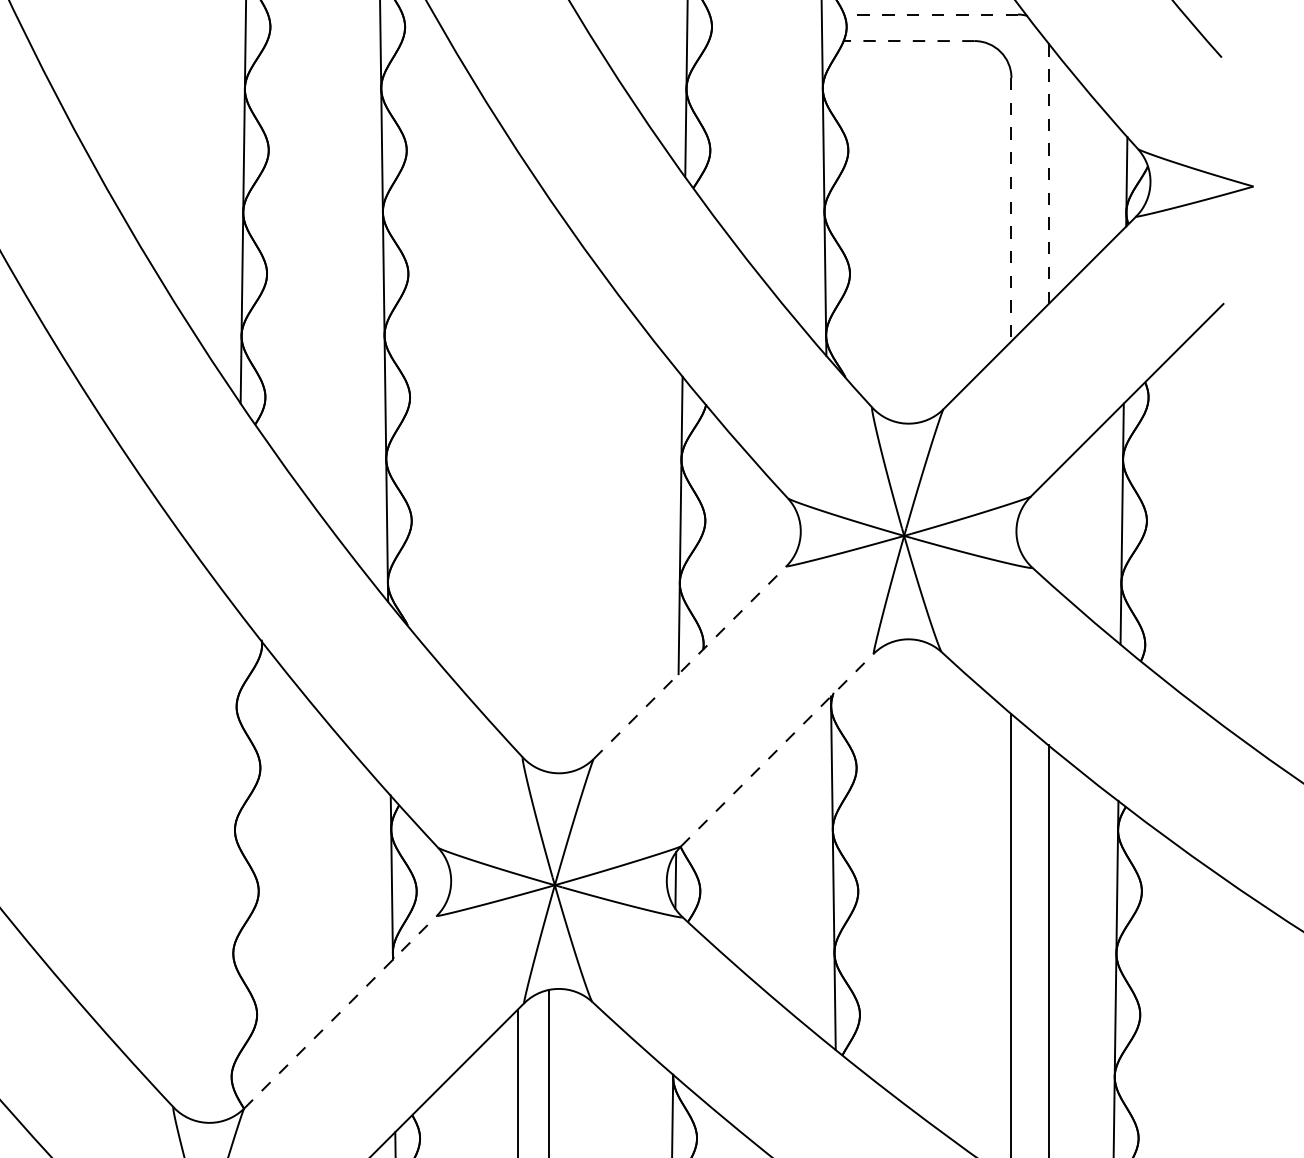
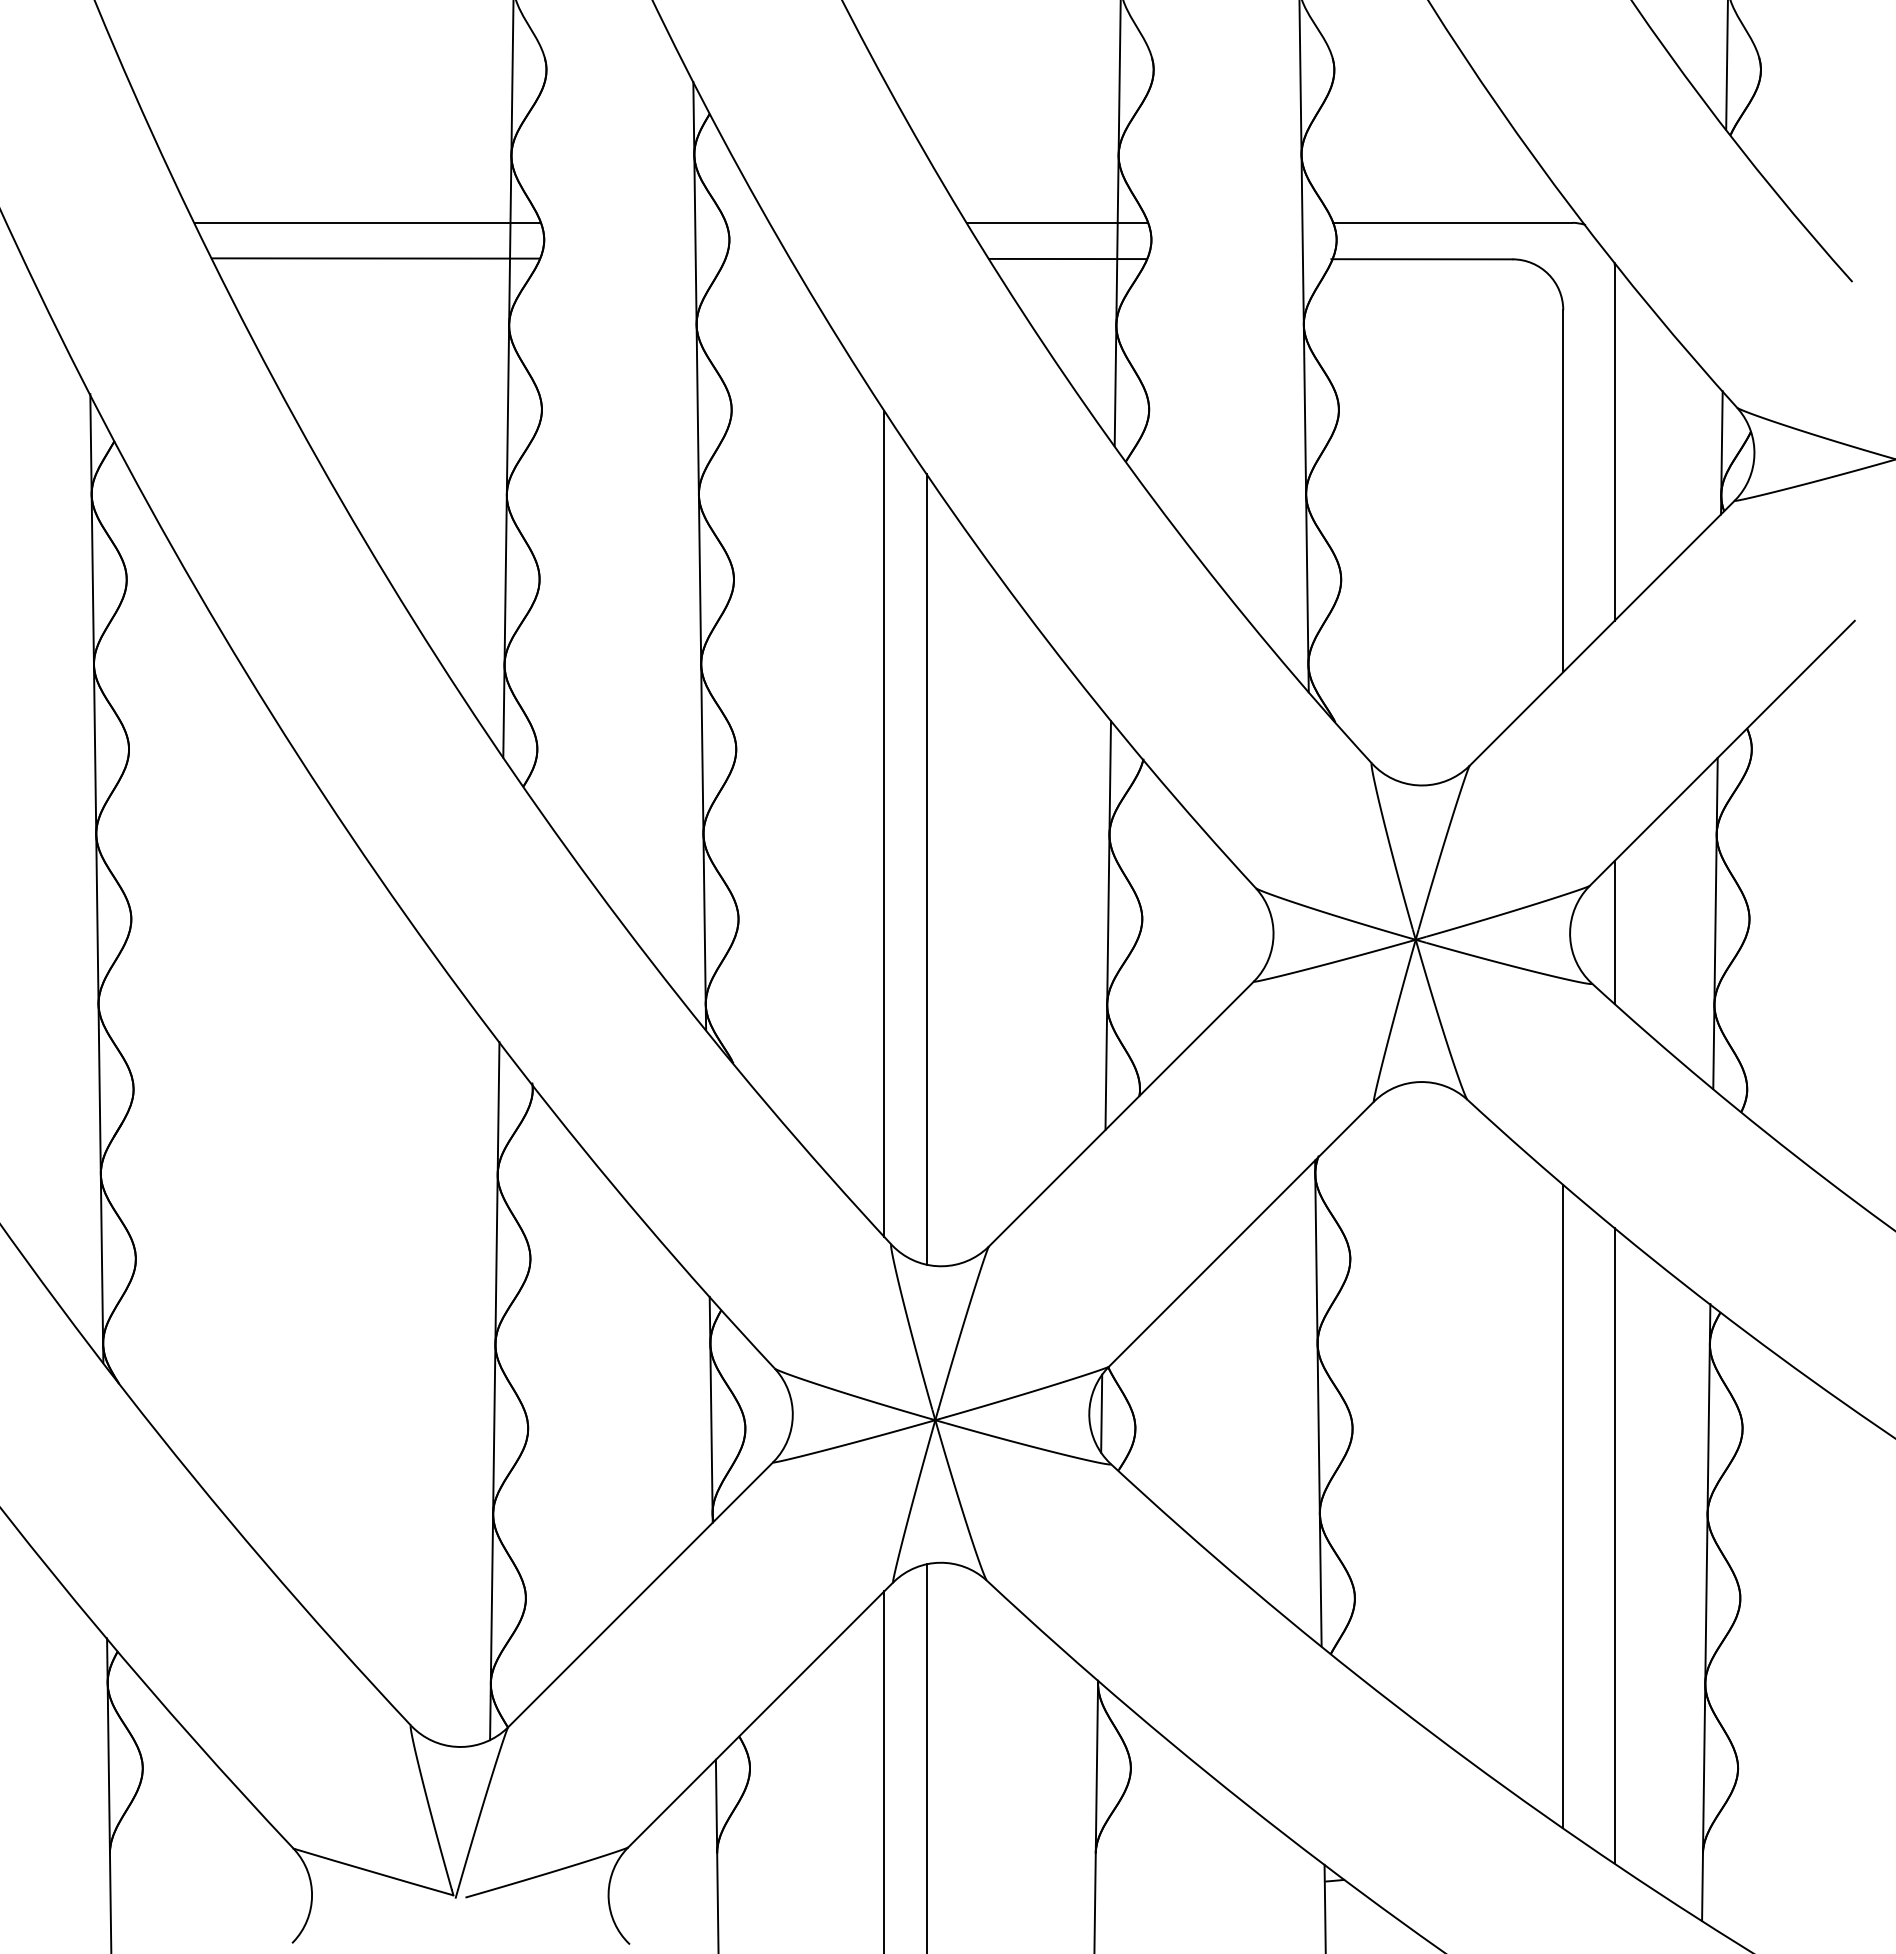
line: (141, 14) -> (367, 222), added
line: (642, 14) -> (1056, 222), added
line: (930, 14) -> (1452, 222), dashed -> solid
line: (147, 40) -> (375, 258), added
line: (650, 40) -> (1067, 258), added
line: (908, 41) -> (1421, 259), dashed -> solid
line: (1048, 174) -> (1614, 443), dashed -> solid
line: (1011, 209) -> (1563, 491), dashed -> solid
line: (517, 451) -> (884, 823), added
line: (548, 484) -> (926, 868), added
line: (1048, 529) -> (1614, 931), added
line: (690, 662) -> (1121, 1113), dashed -> solid
line: (777, 749) -> (1241, 1233), dashed -> solid
line: (234, 864) -> (494, 1391), added
line: (341, 1011) -> (641, 1594), dashed -> solid

